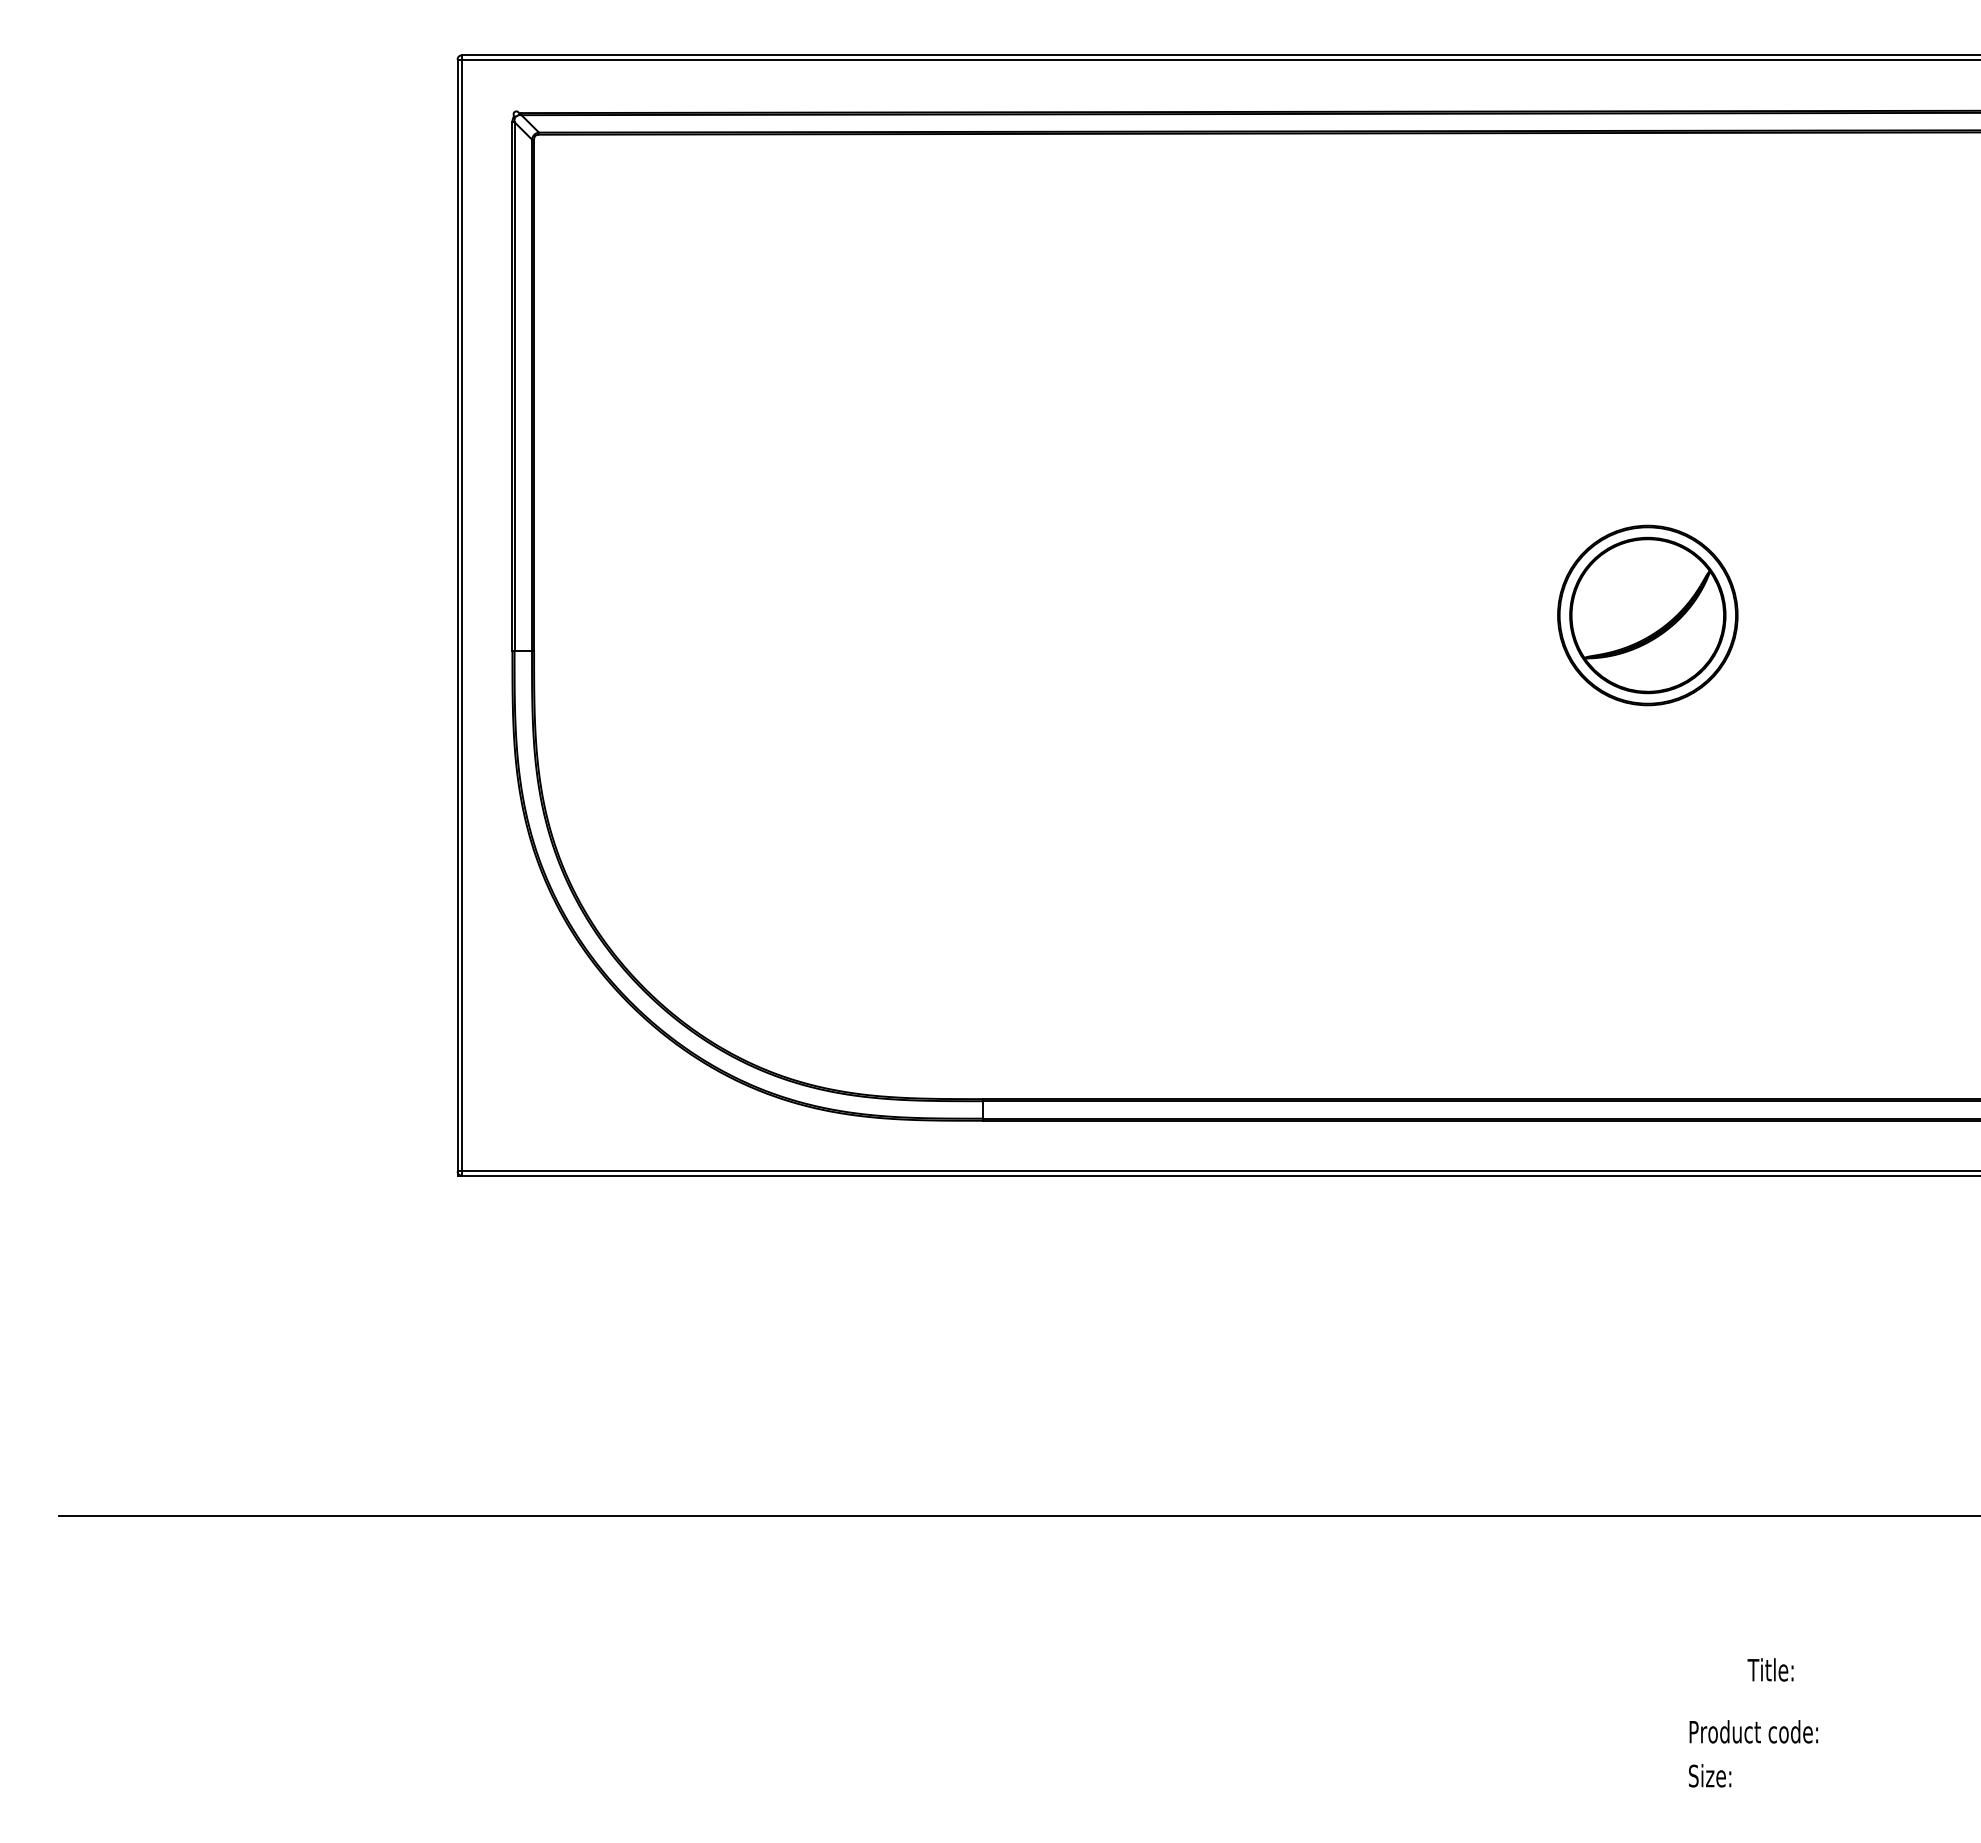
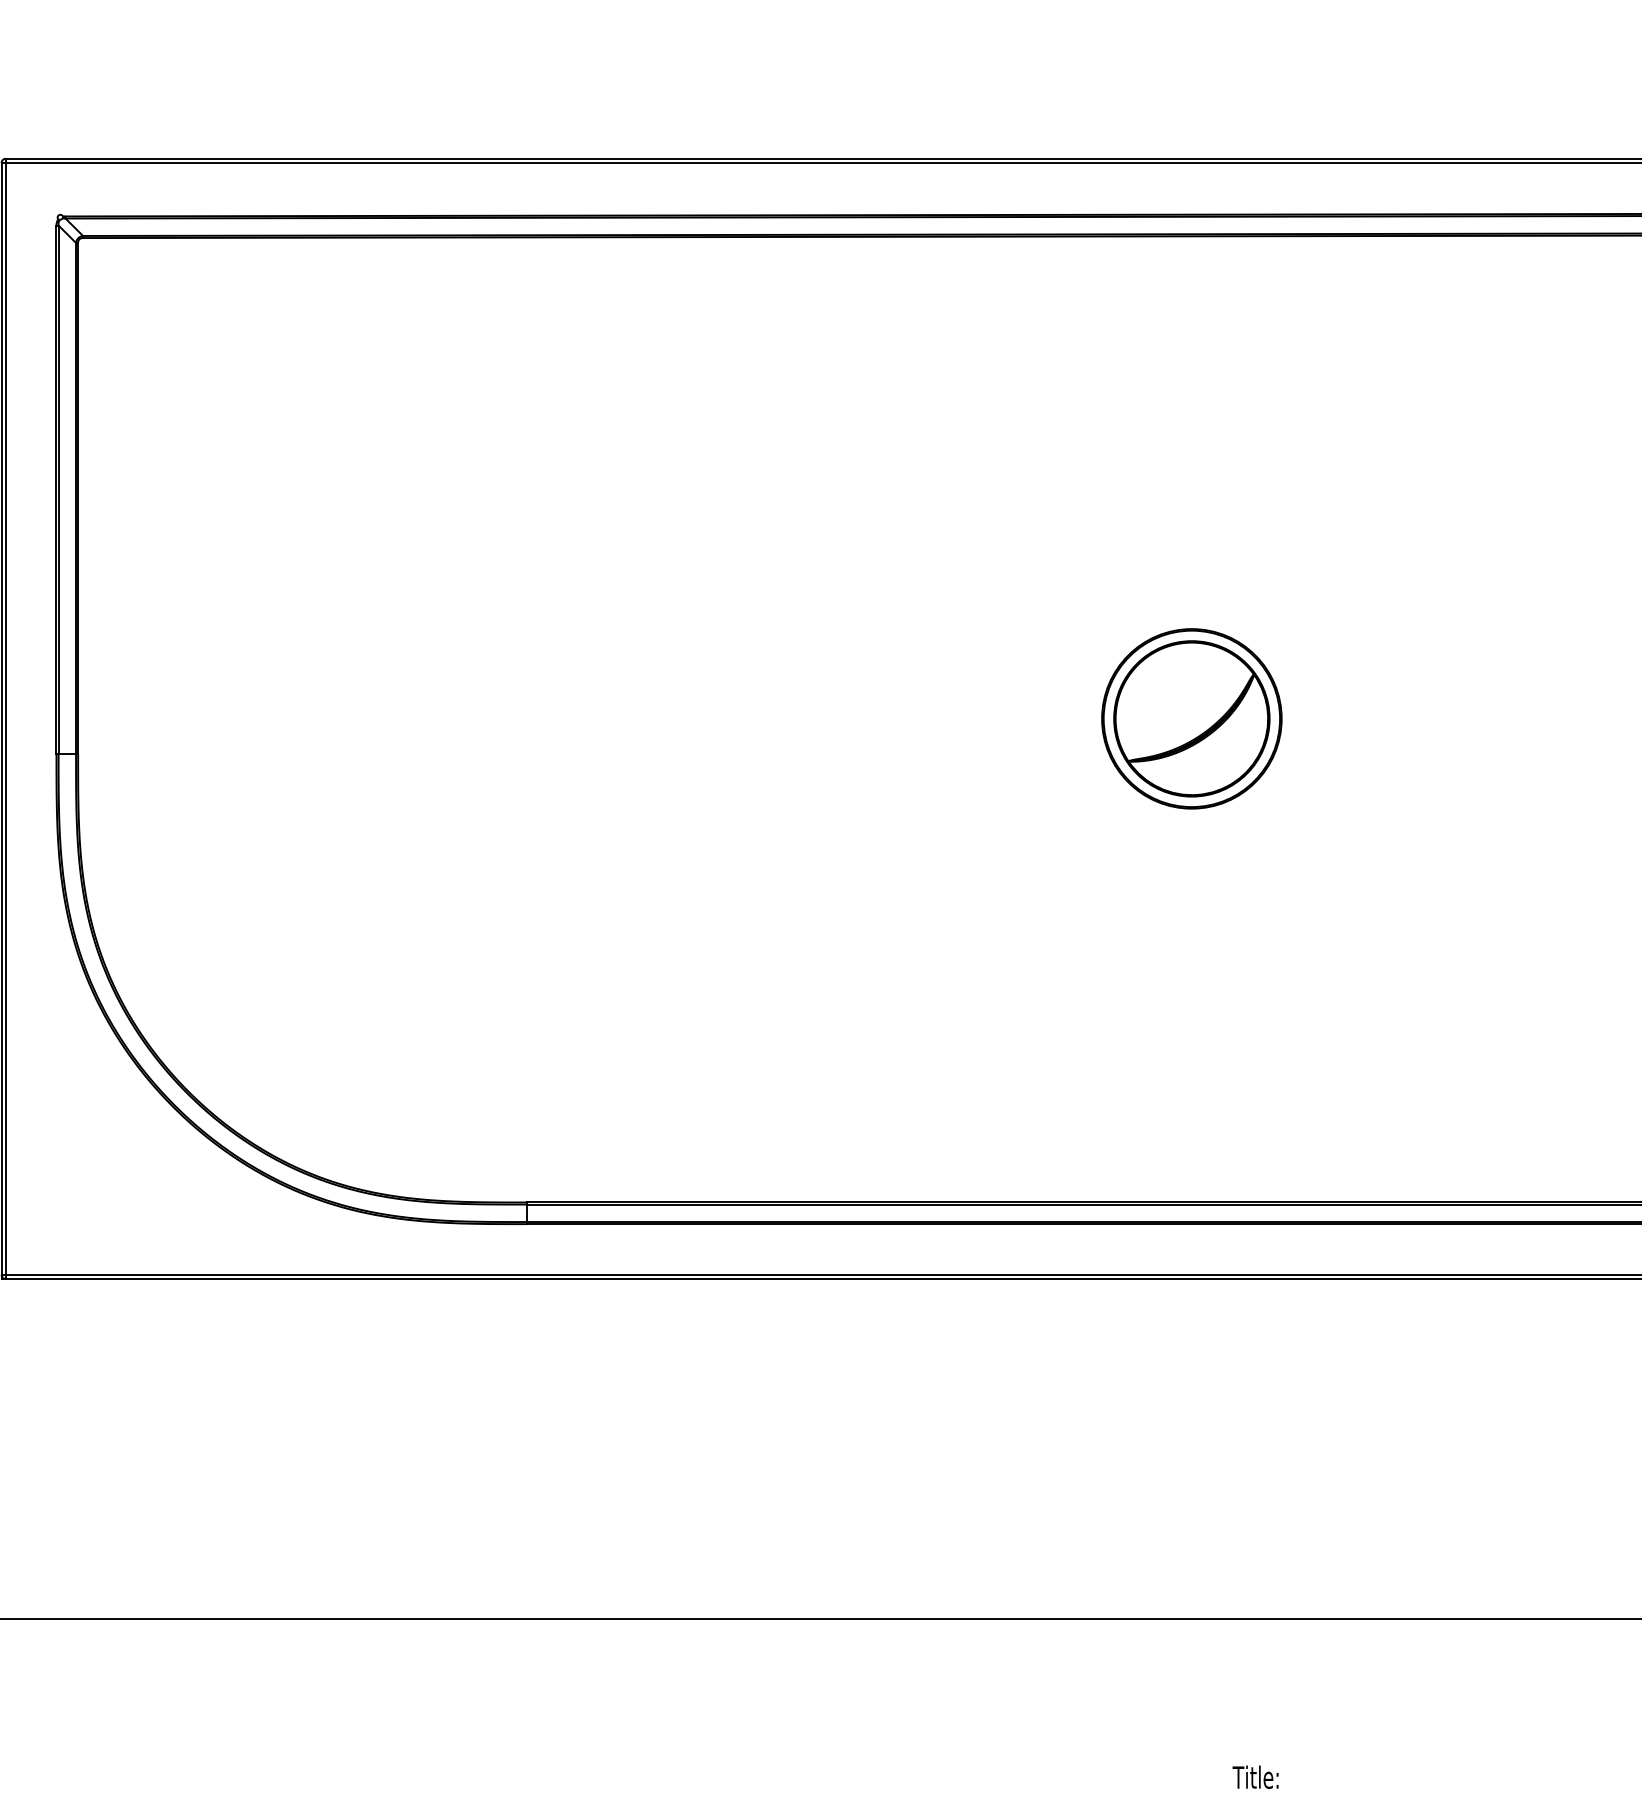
text: (1770, 1669) -> (1255, 1776), moved

